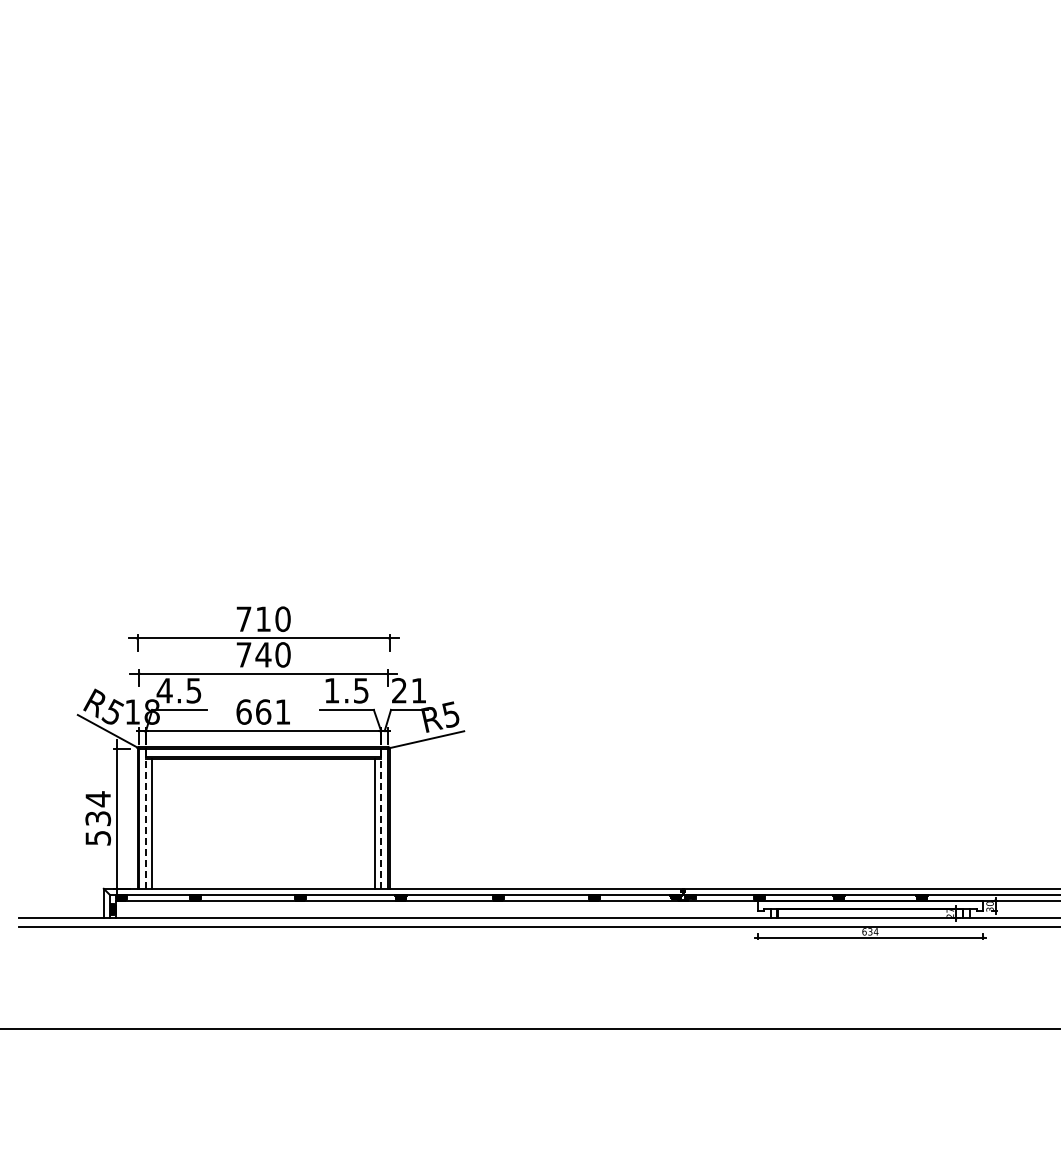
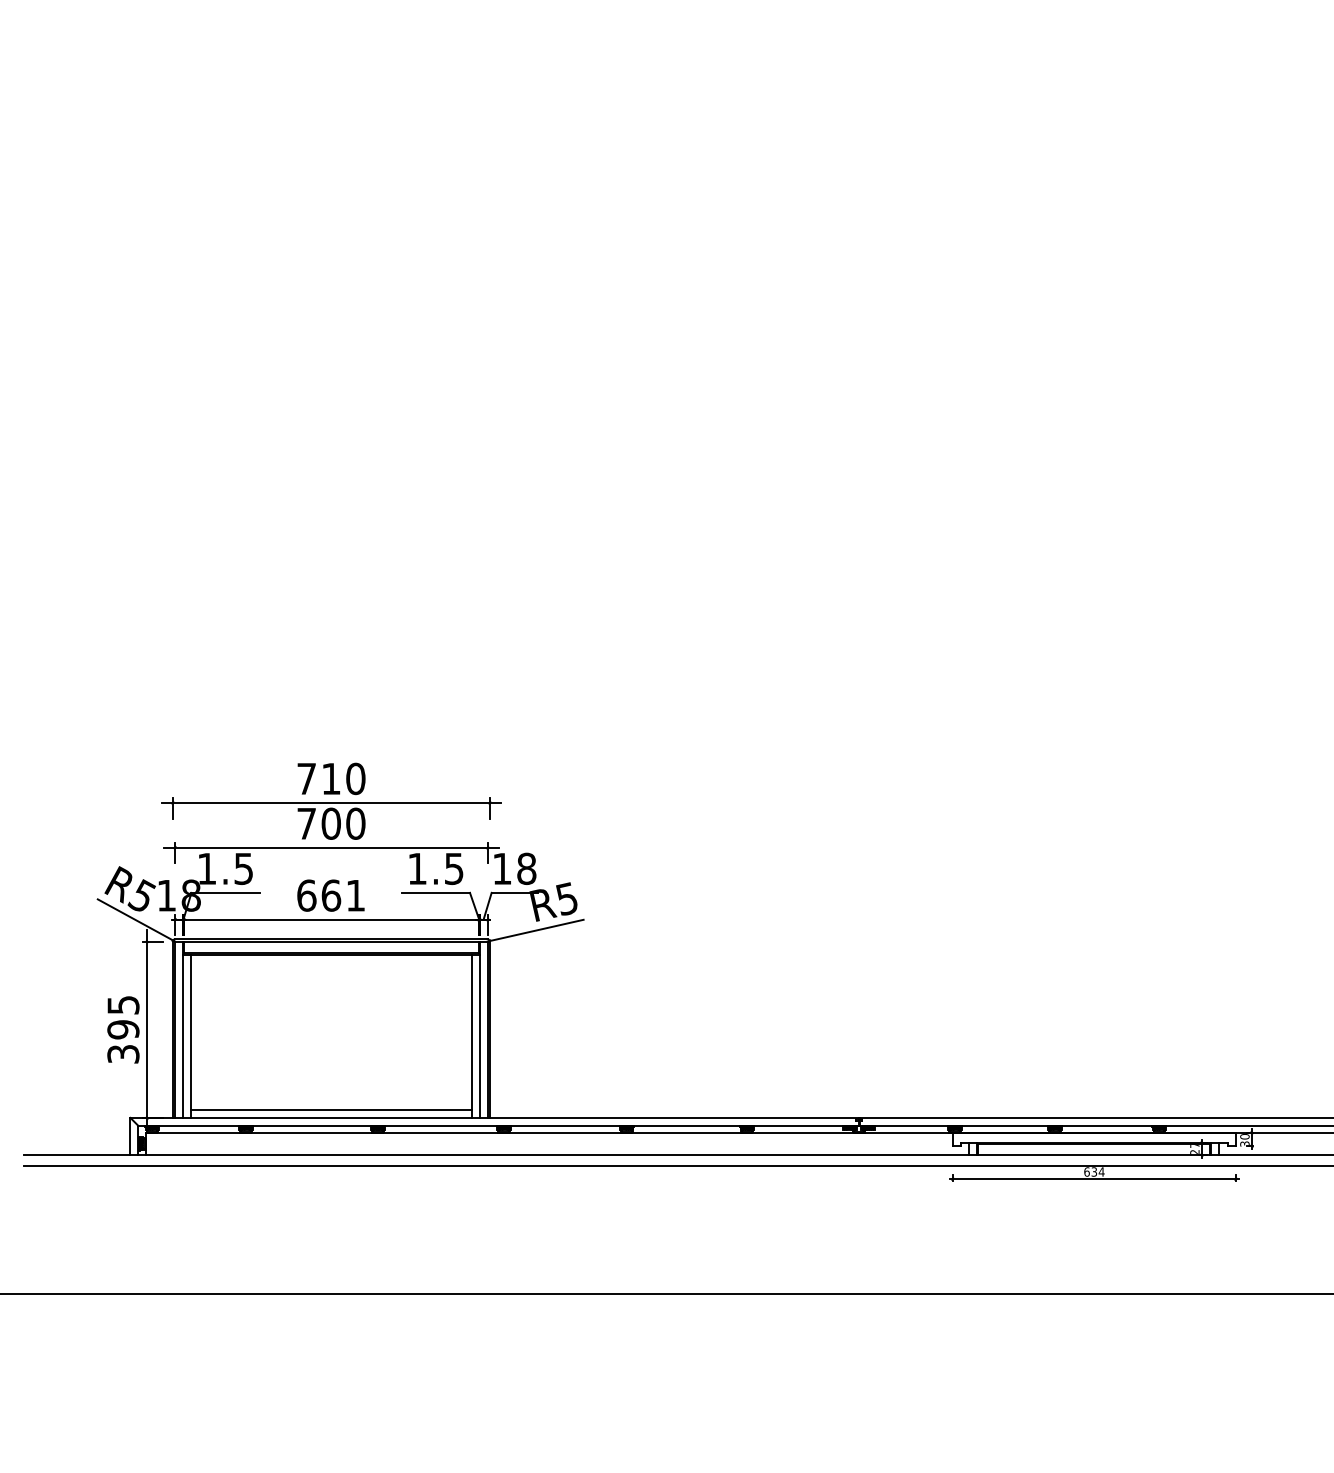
text: (263, 654) -> (331, 823), 740 -> 700
text: (164, 690) -> (206, 868), 4.5 -> 1.5
text: (409, 690) -> (514, 868), 21 -> 18
text: (98, 817) -> (123, 1028), 534 -> 395
line: (145, 818) -> (182, 1029), dashed -> solid
line: (381, 818) -> (479, 1029), dashed -> solid
line: (263, 882) -> (331, 1109), added

